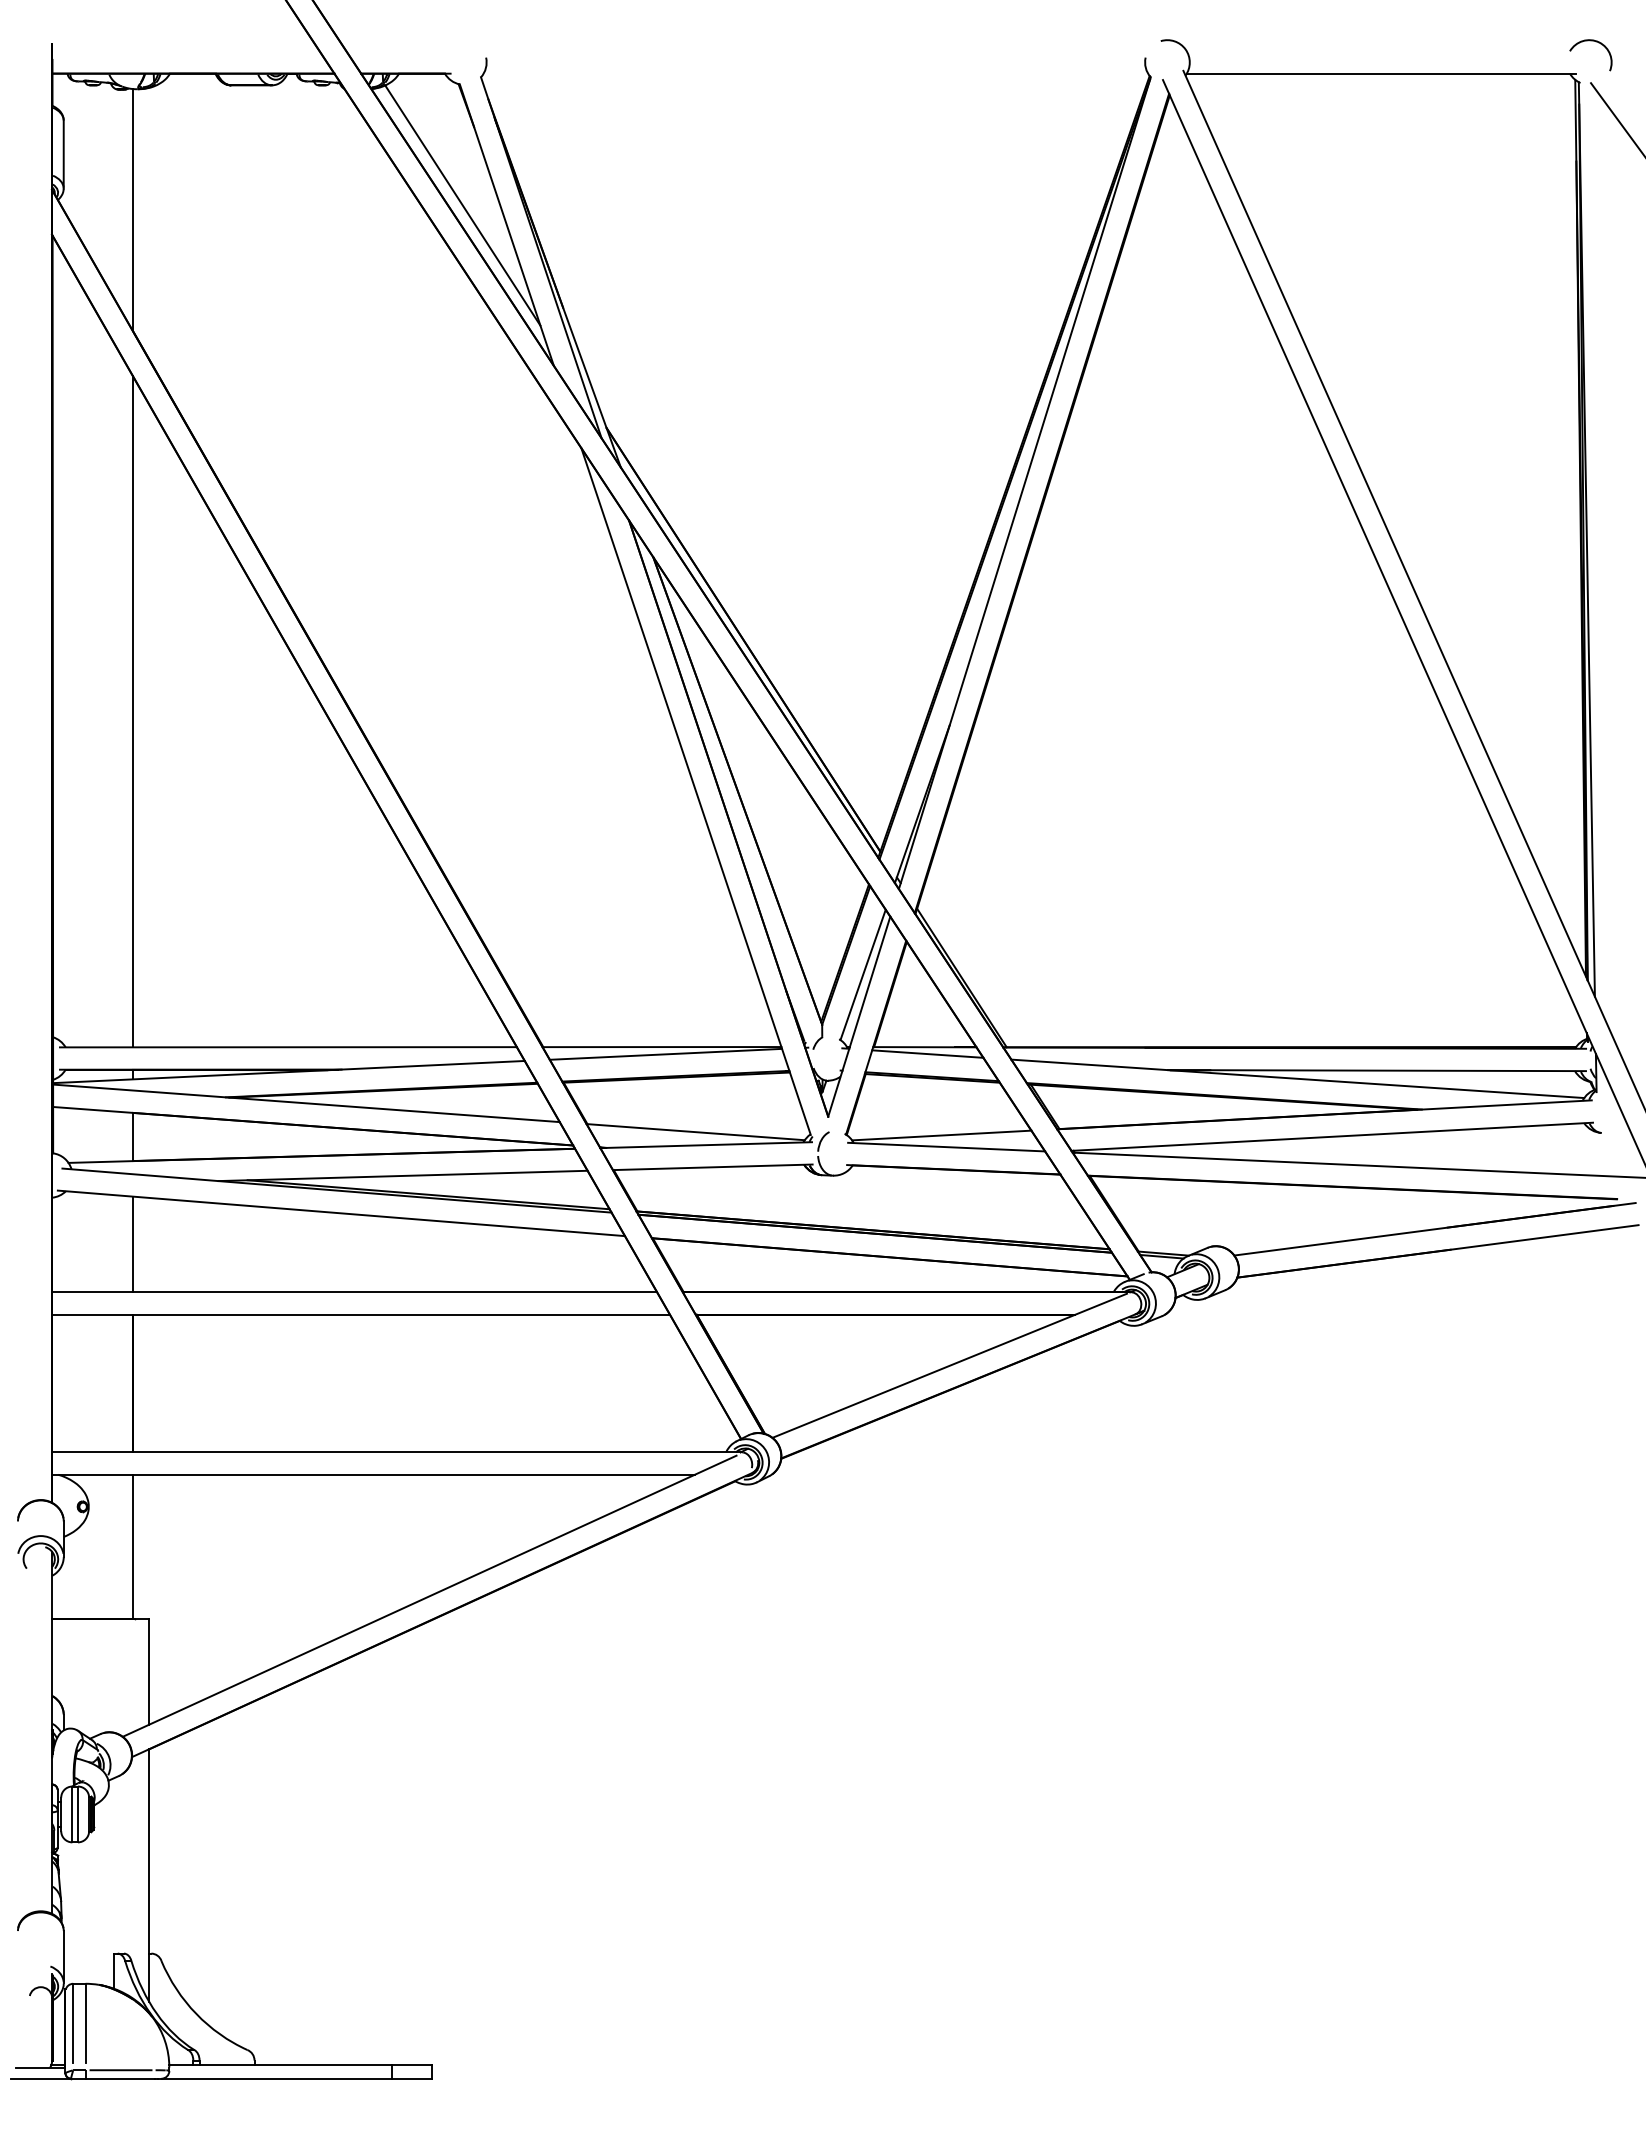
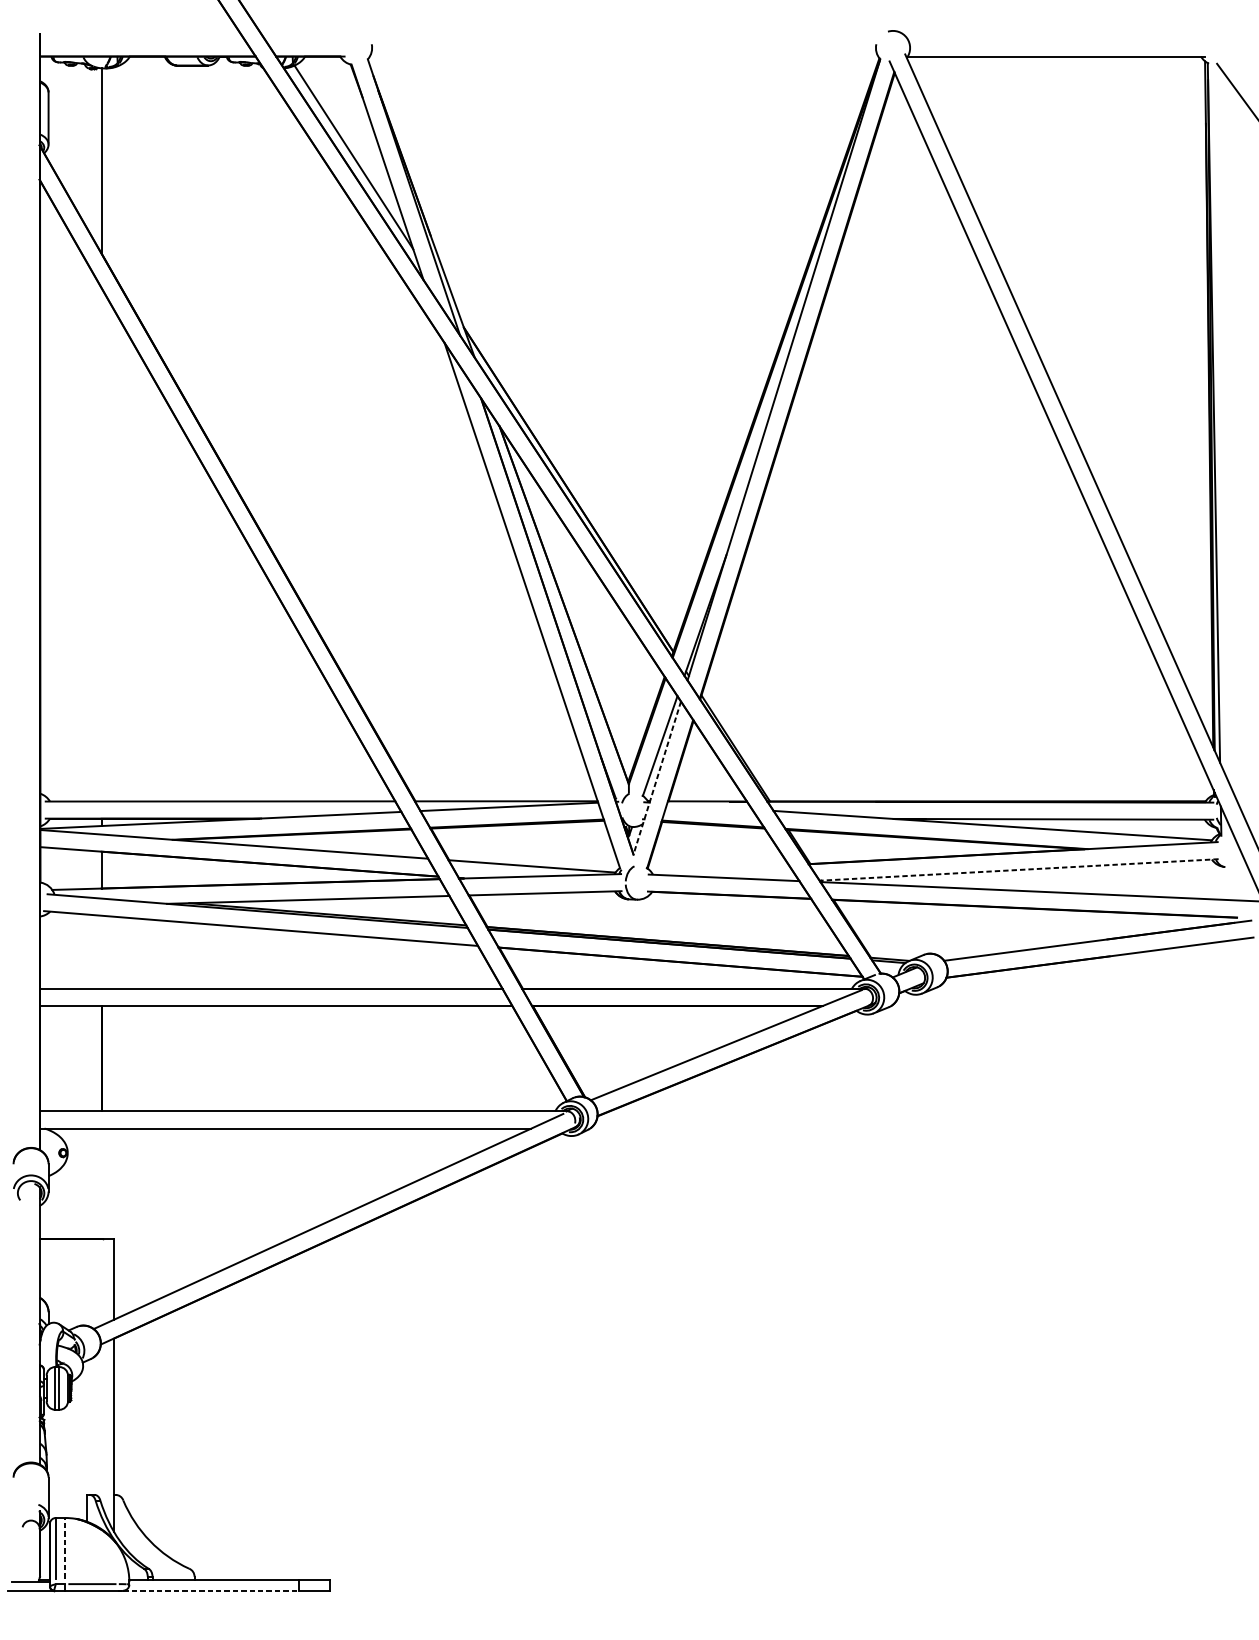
arc: (1590, 41) -> (1216, 31), removed
line: (133, 711) -> (101, 544), removed
line: (859, 1016) -> (657, 777), solid -> dashed
line: (927, 1053) -> (709, 806), removed
line: (941, 1135) -> (720, 868), removed
line: (1331, 1136) -> (1018, 869), solid -> dashed
line: (133, 1244) -> (101, 952), removed
line: (133, 1546) -> (101, 1183), removed
line: (85, 2023) -> (65, 1548), solid -> dashed
line: (277, 2078) -> (212, 1590), solid -> dashed

